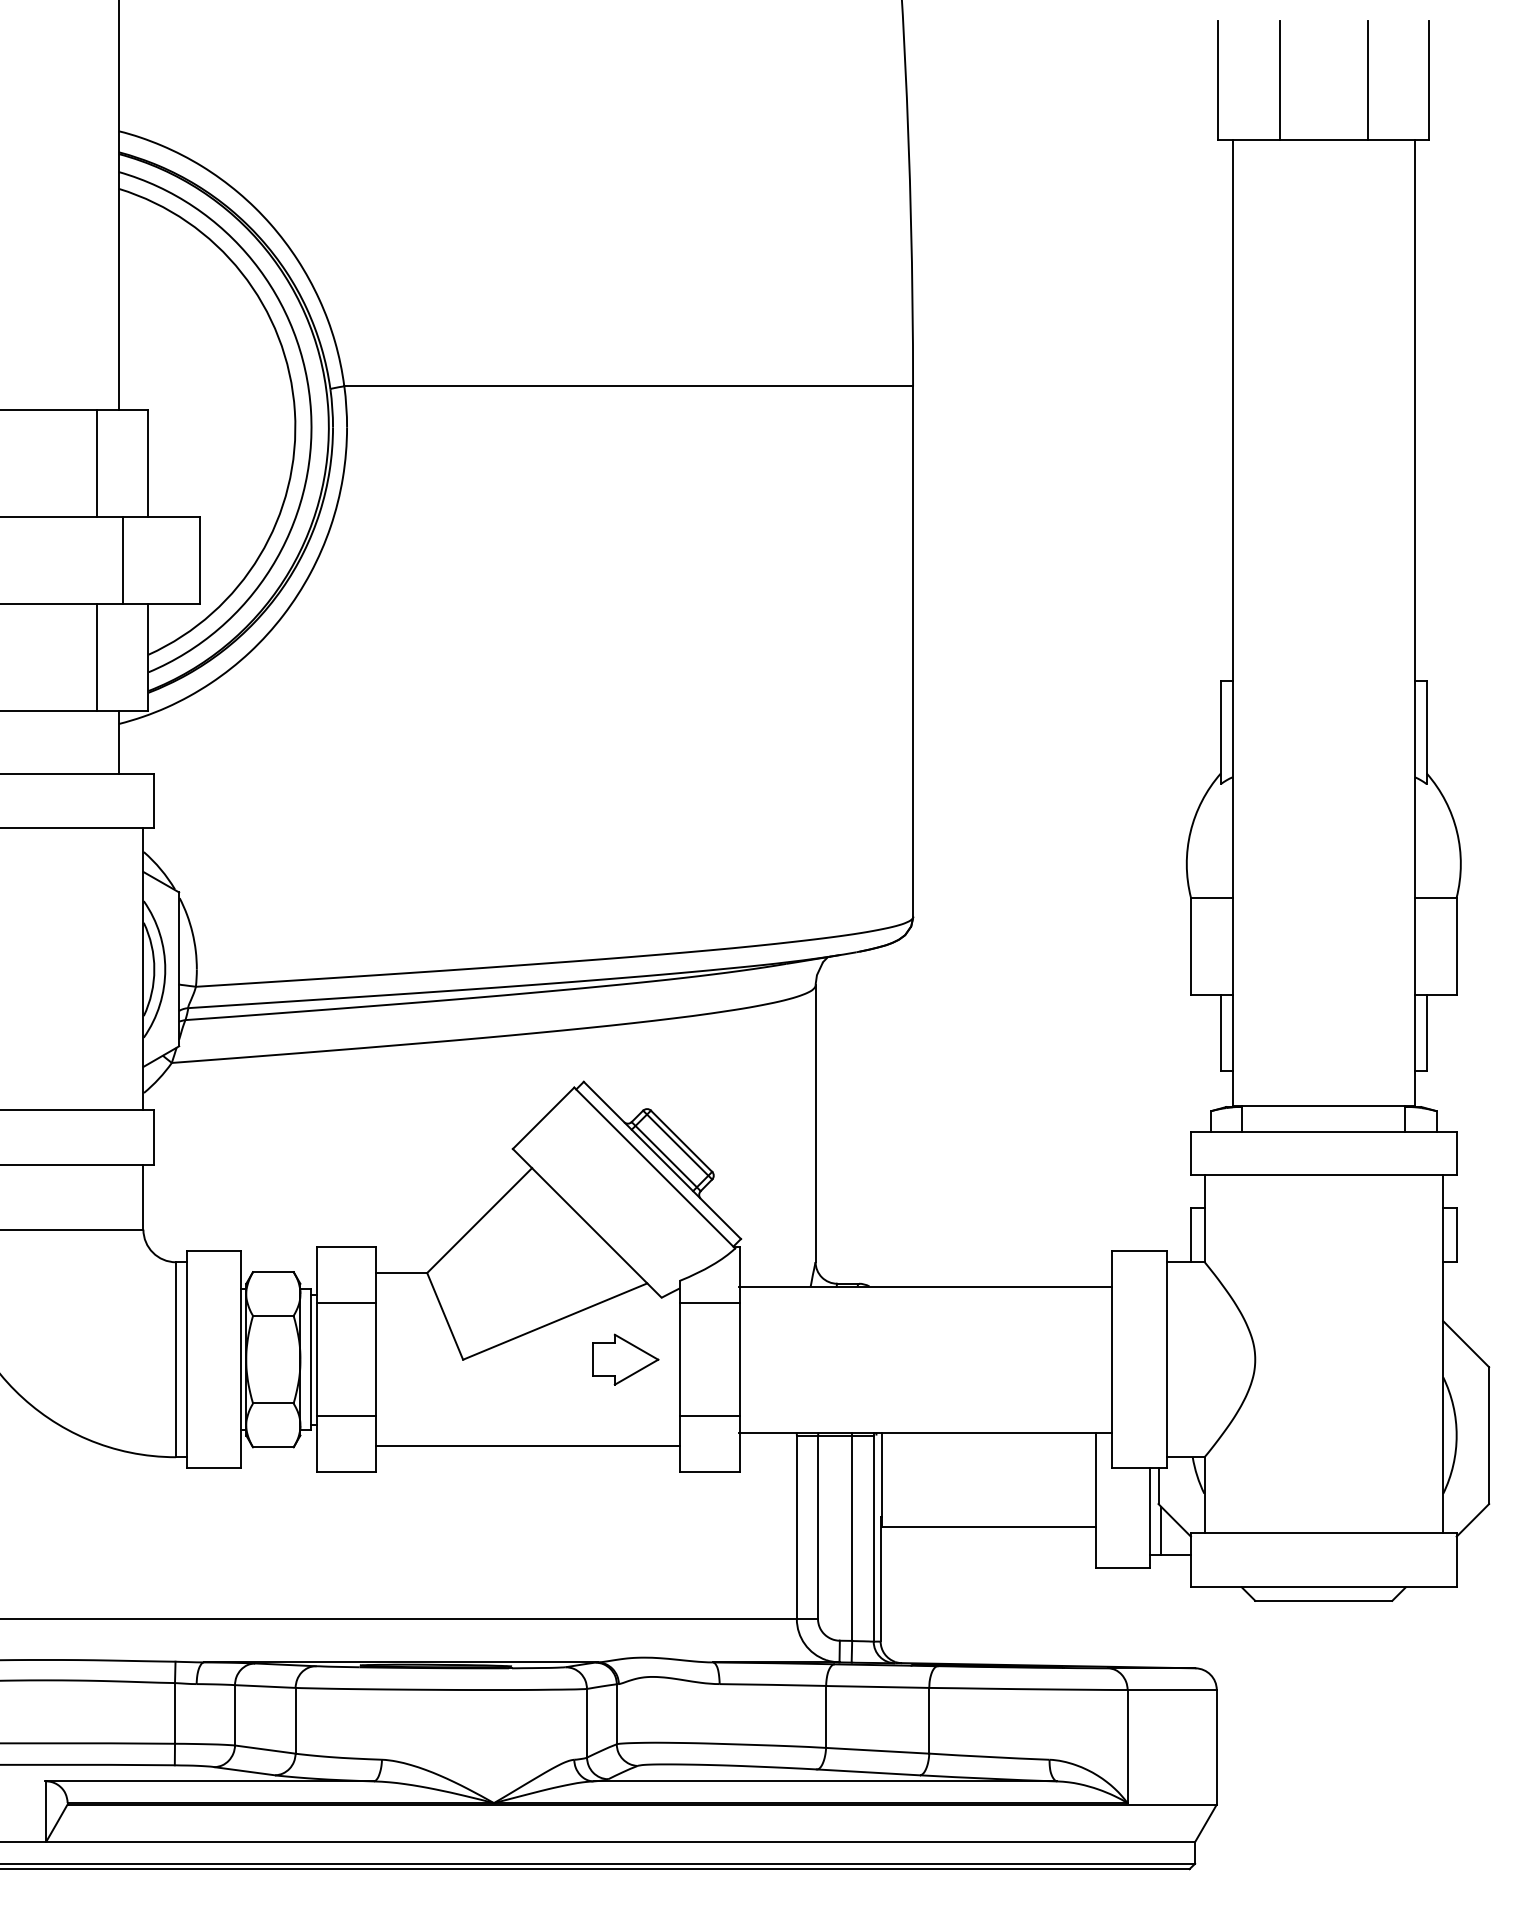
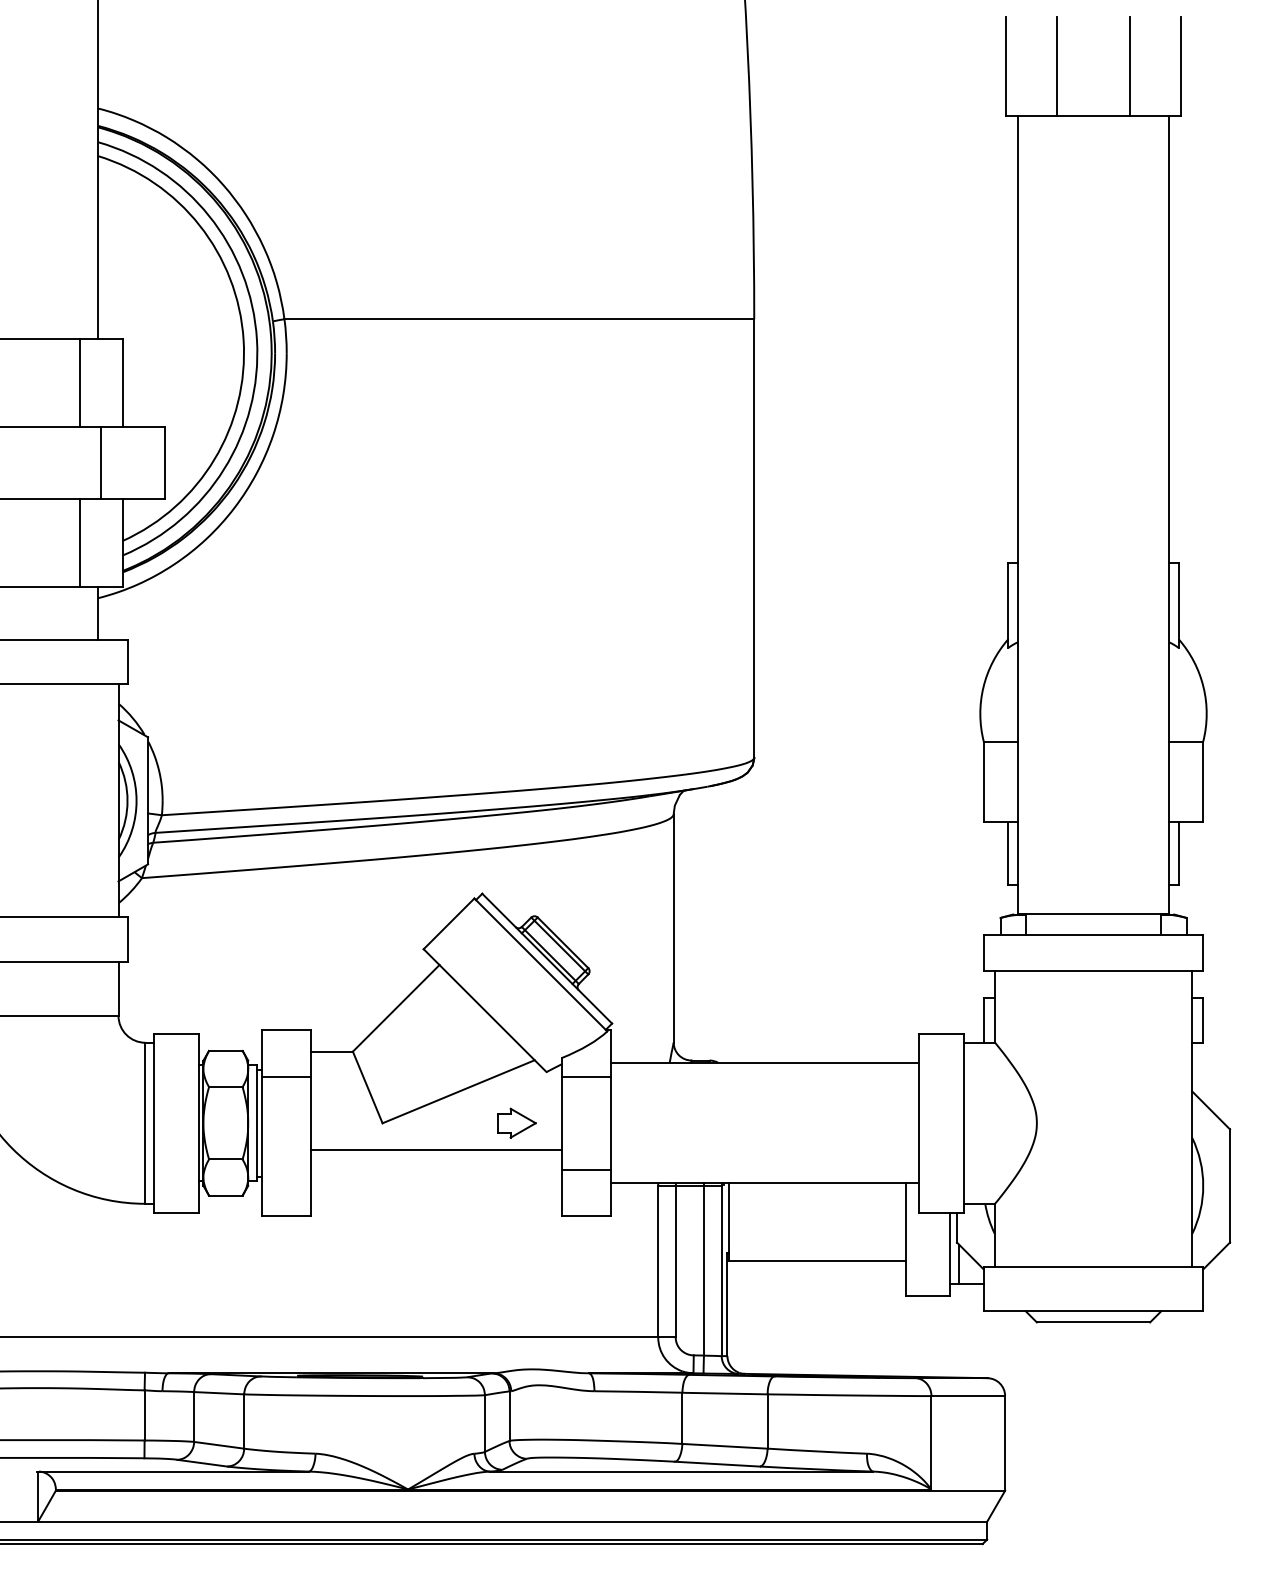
part: (625, 1359) -> (516, 1123), size x0.7
line: (346, 1416) -> (286, 1170), removed
line: (527, 1446) -> (435, 1149), moved

